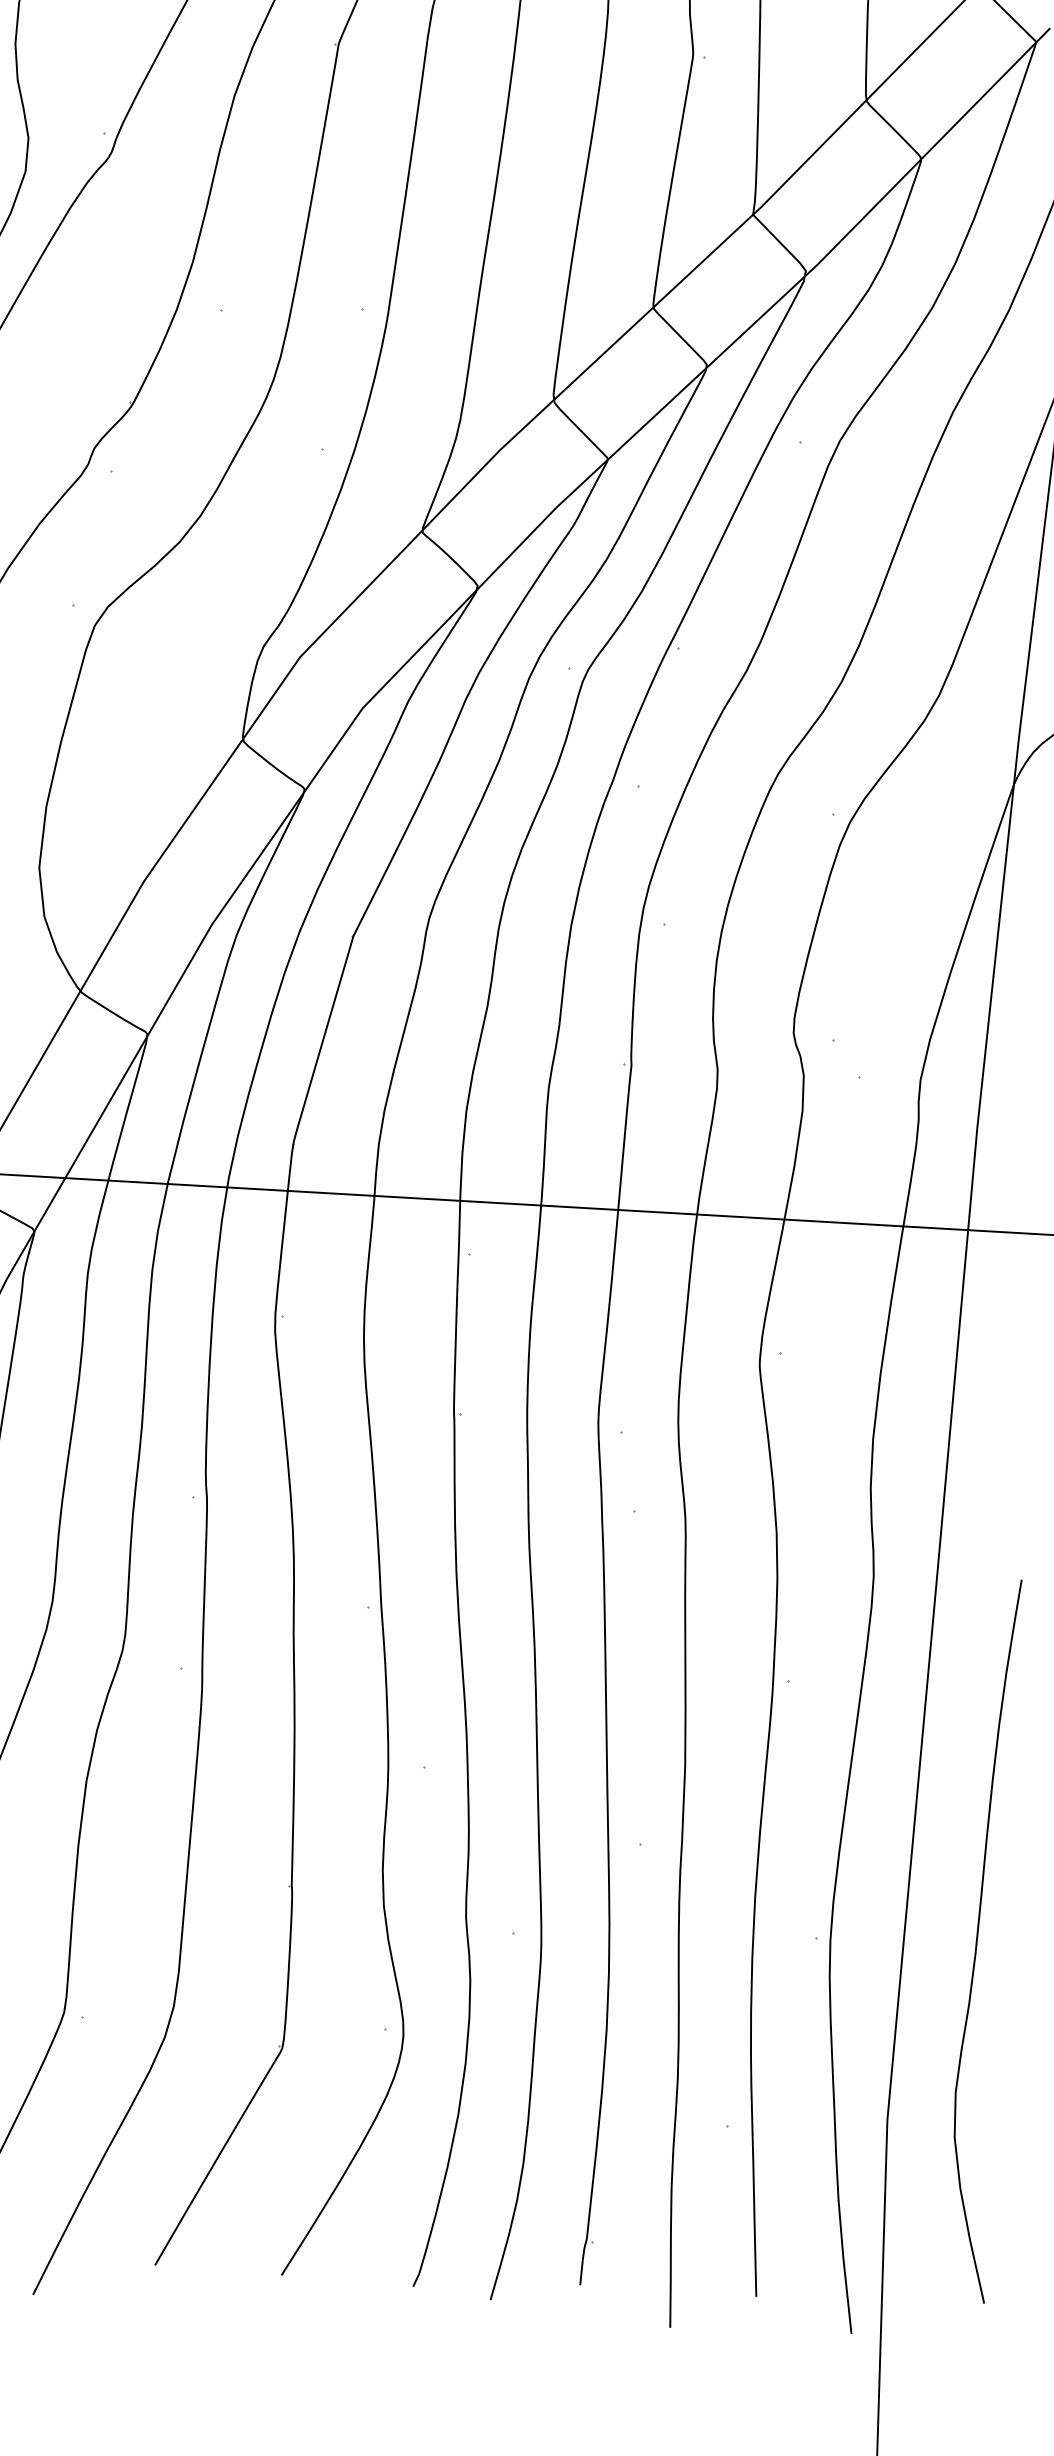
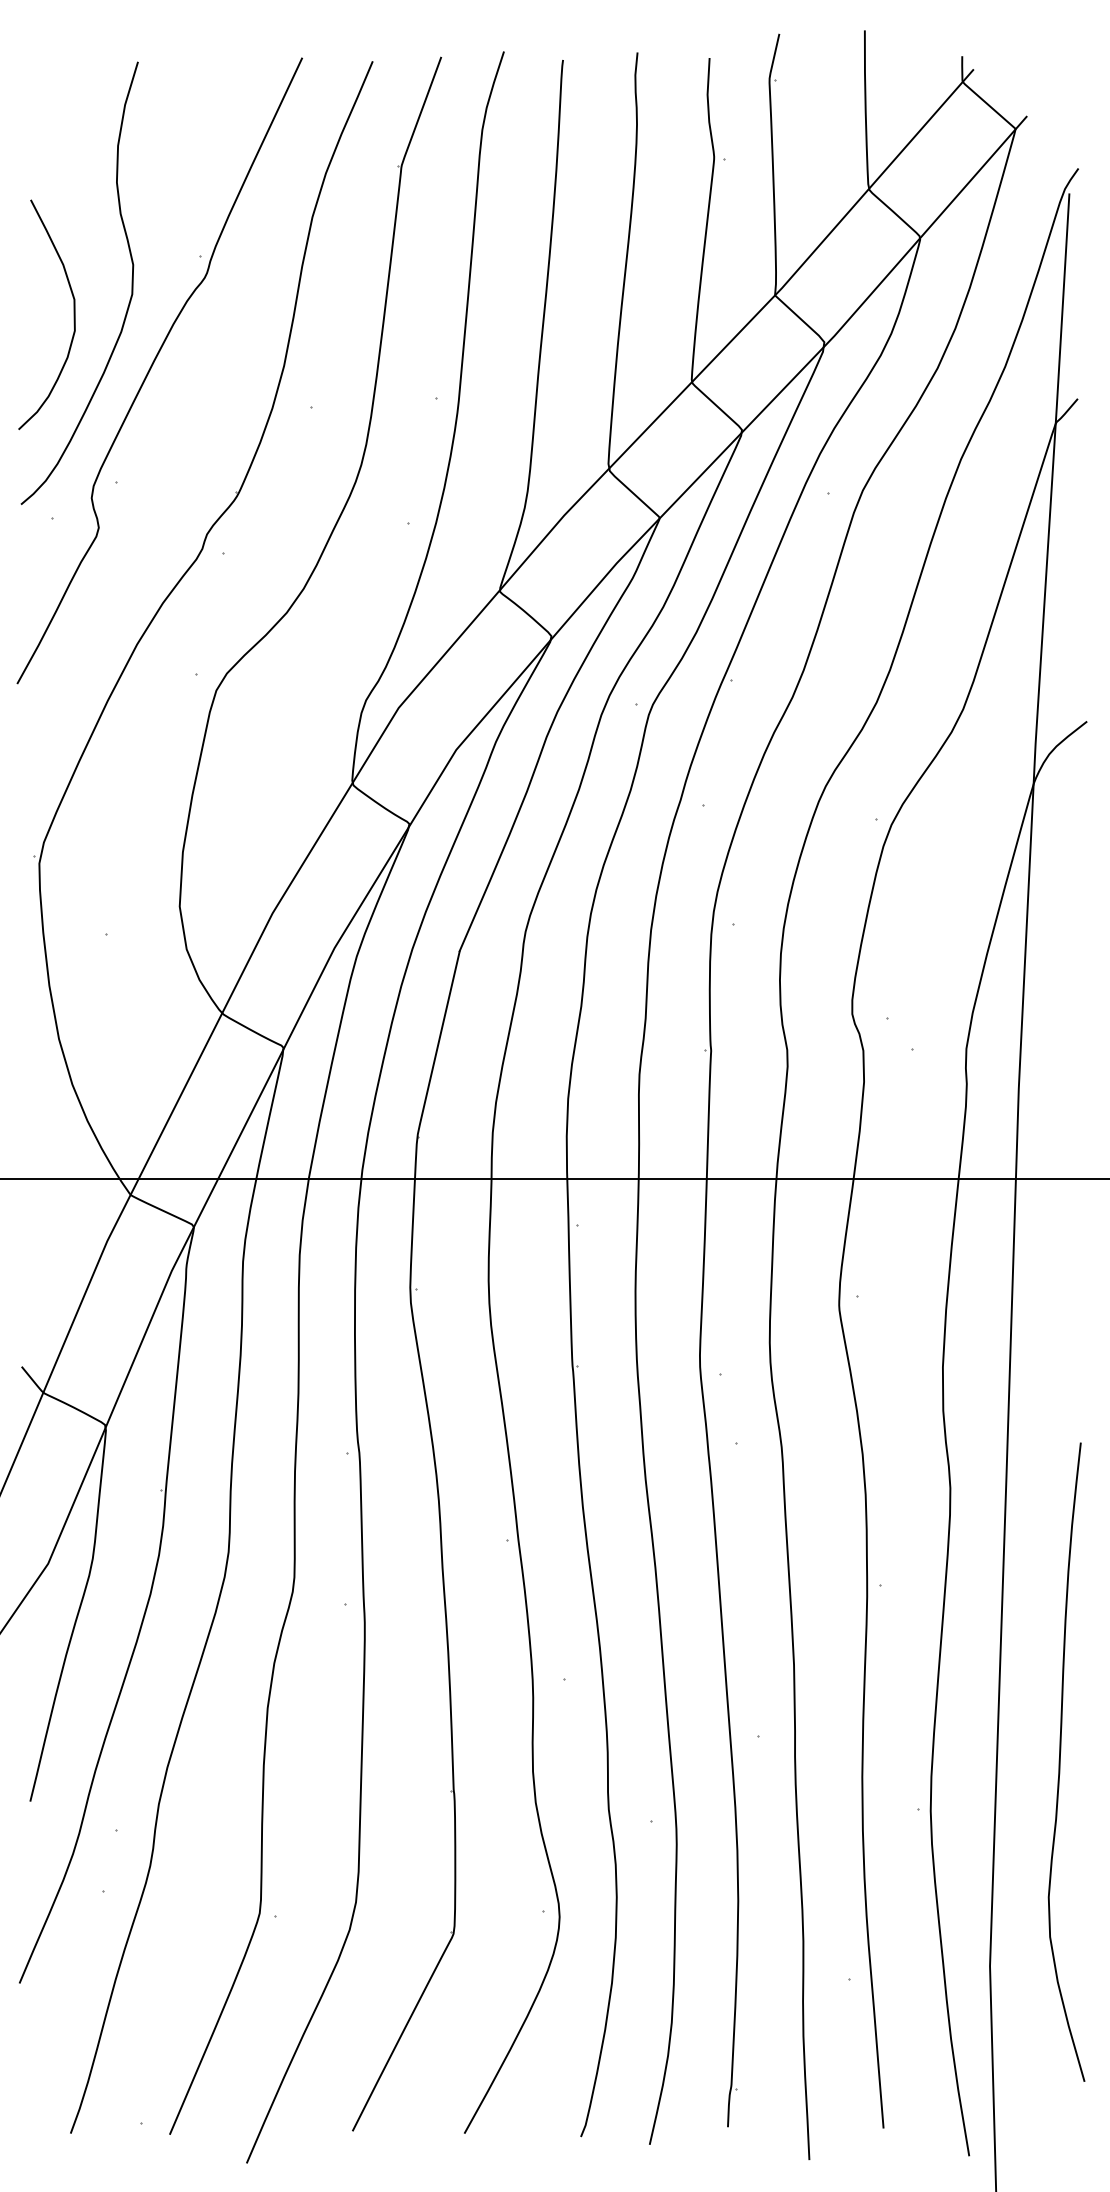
curve: (977, 1939) -> (1060, 1761), moved

